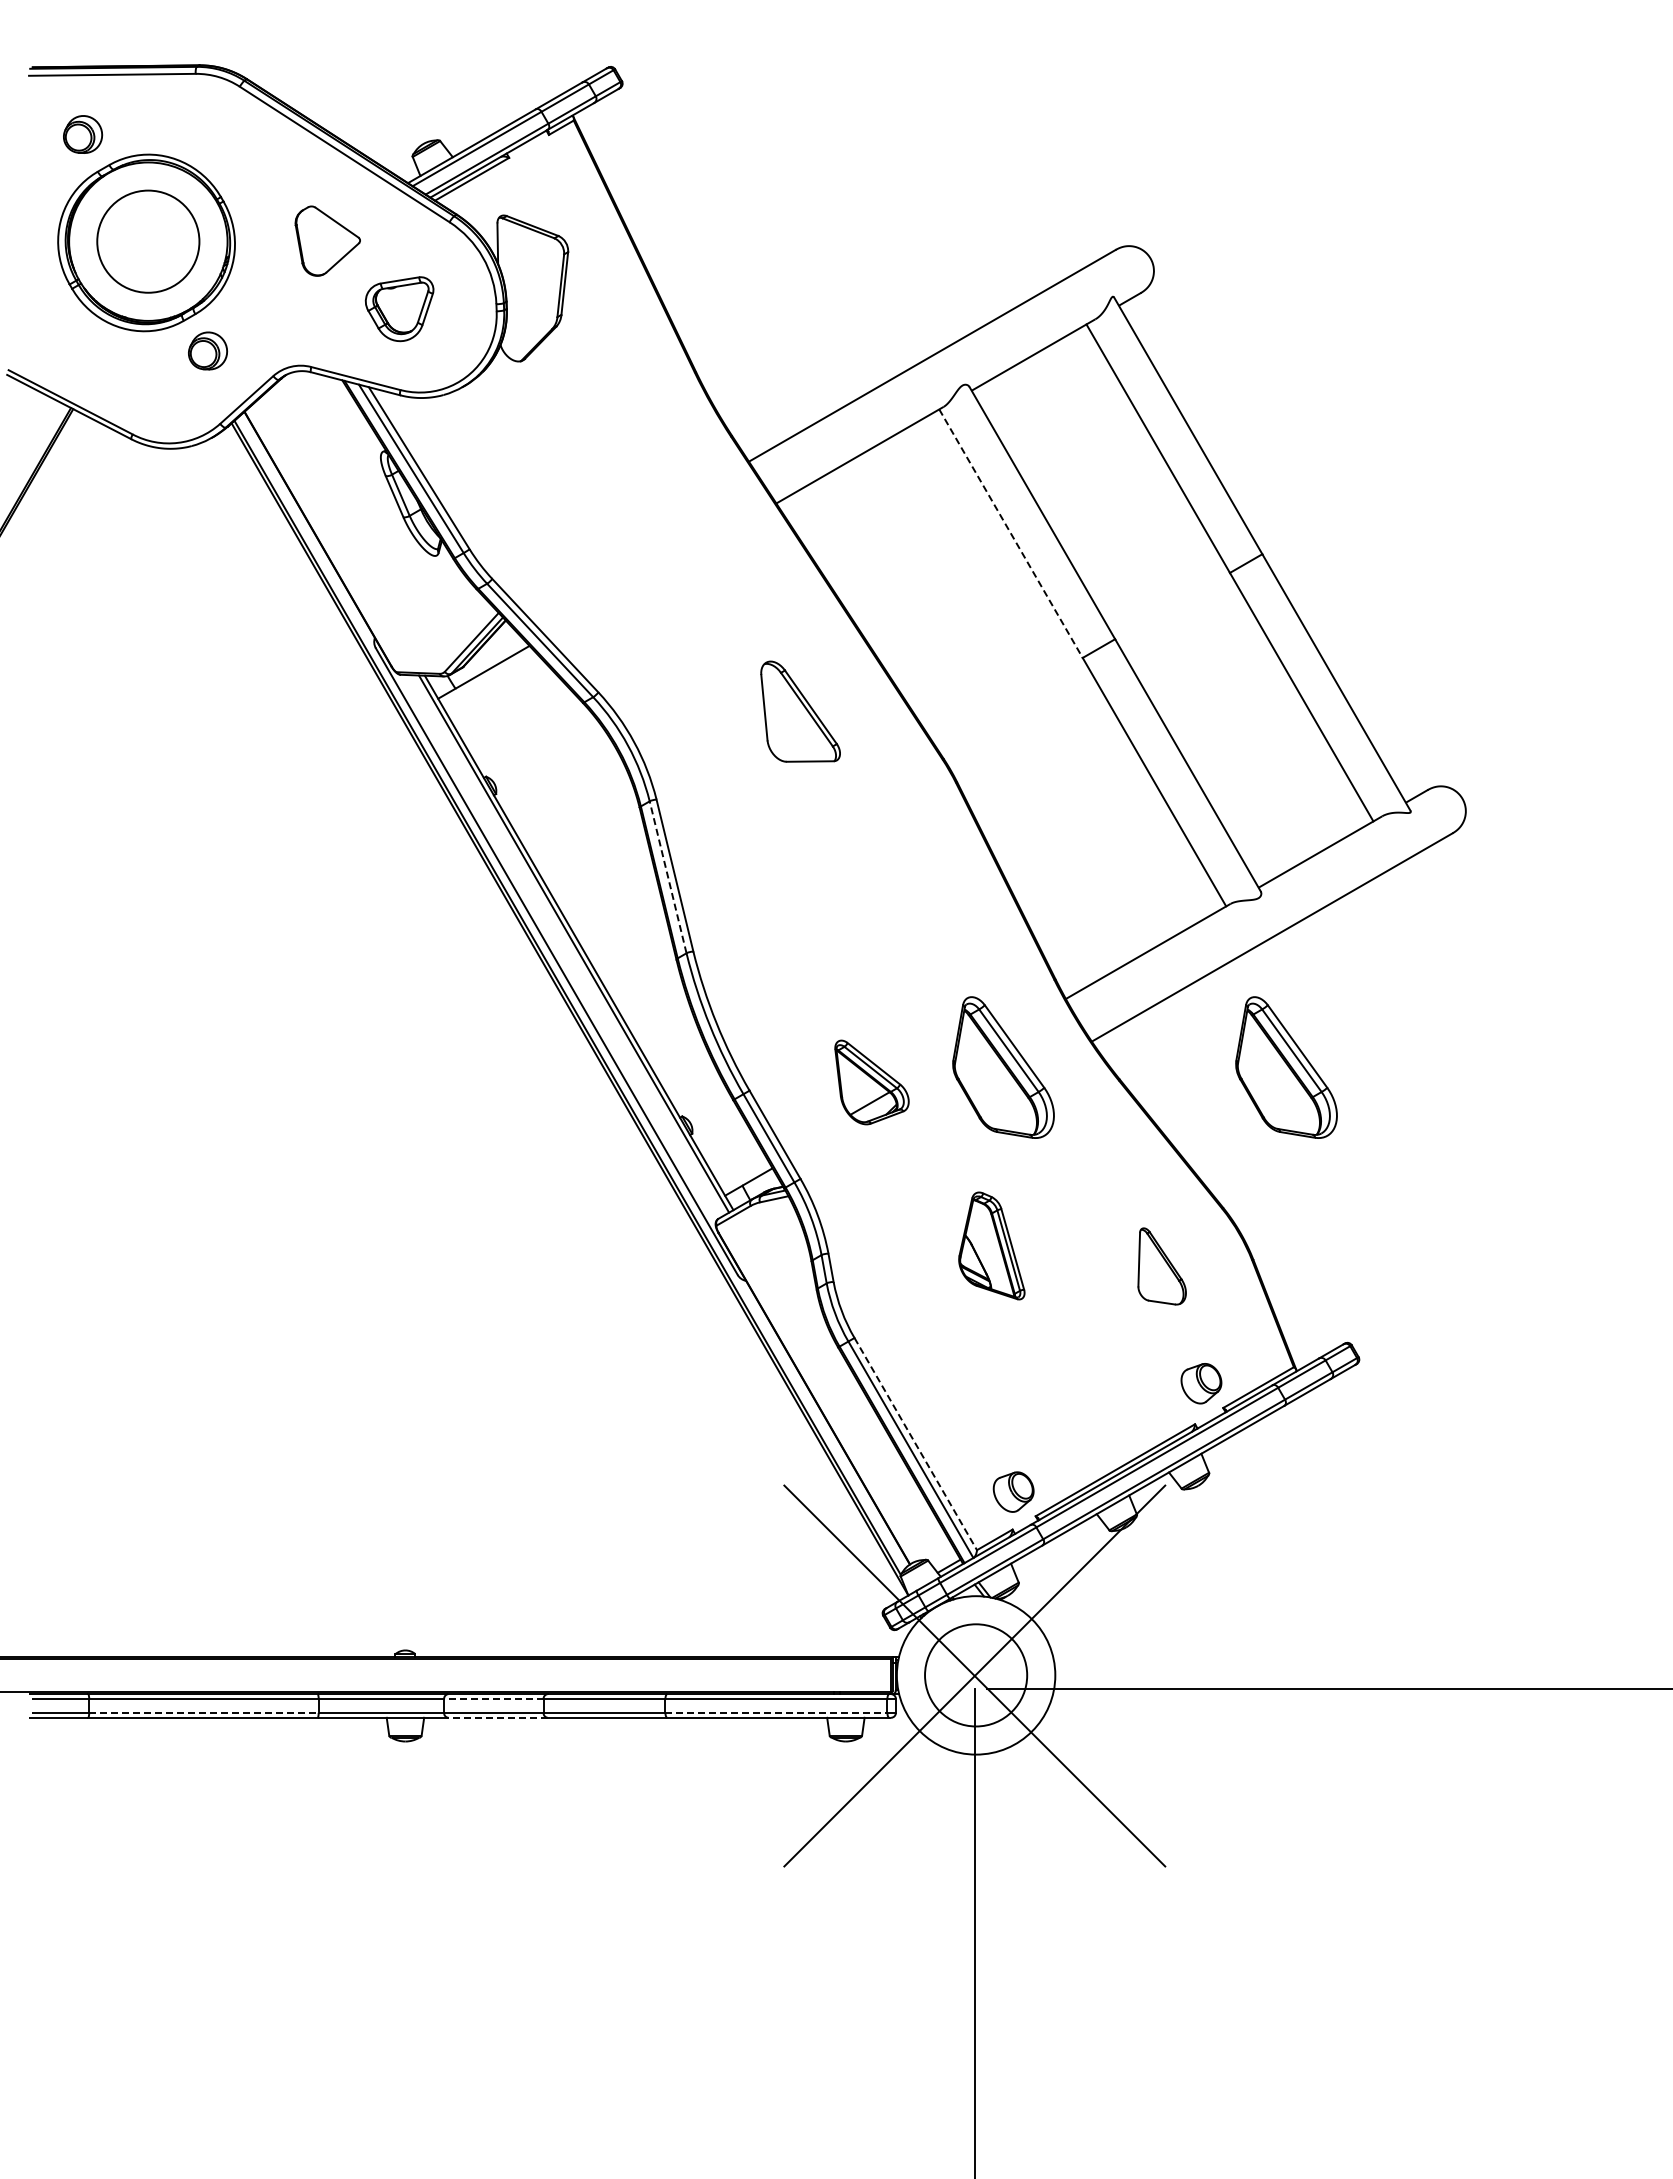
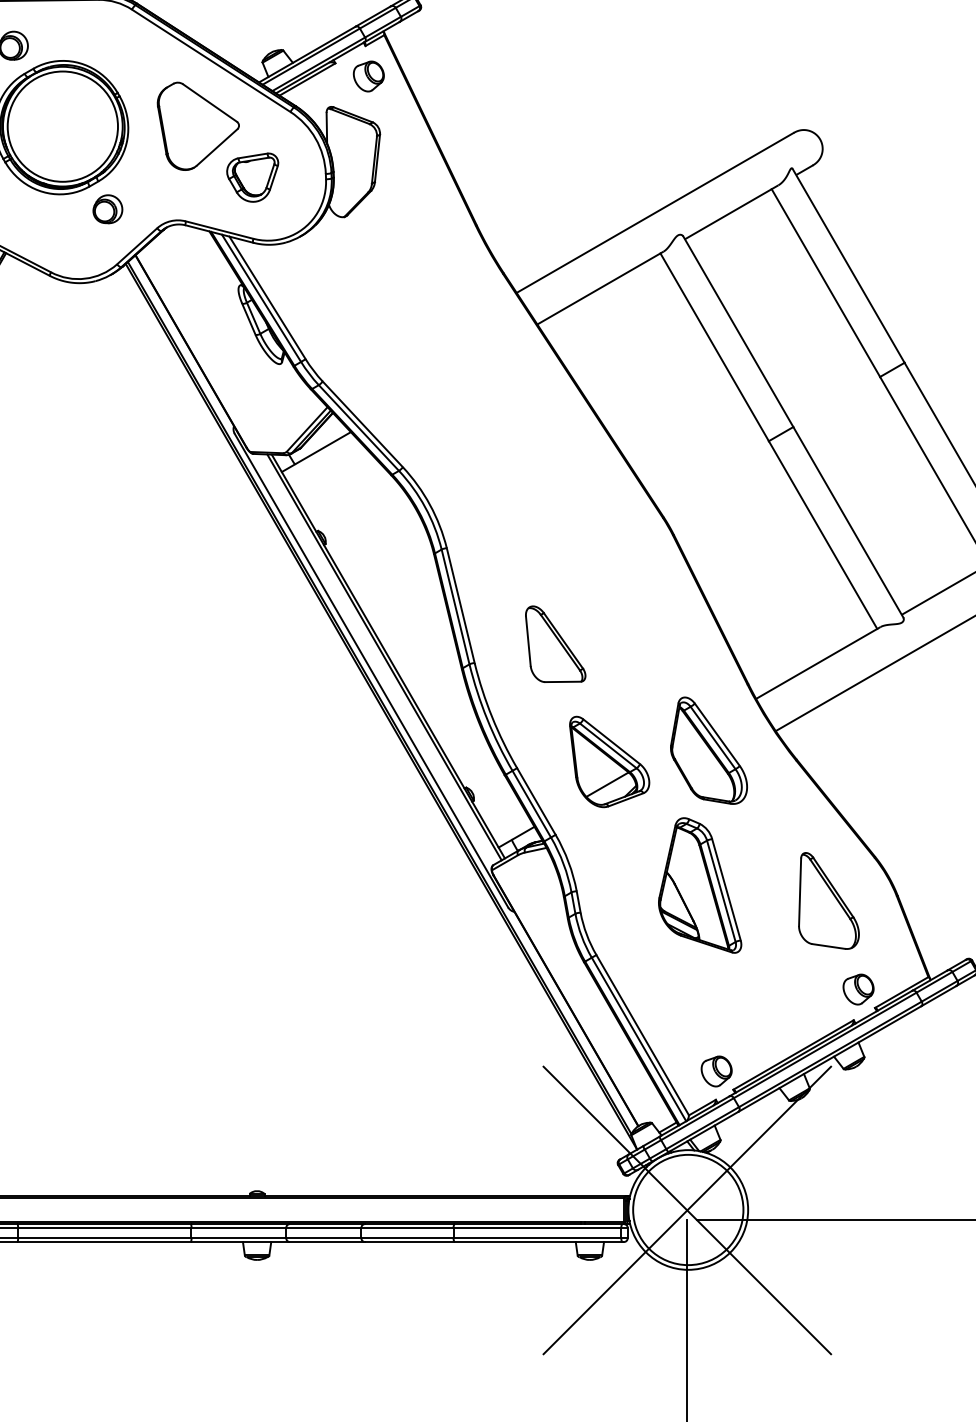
part: (553, 175) -> (368, 76), added
part: (327, 240) -> (198, 125), size x1.67
circle: (148, 241) -> (62, 126), size x1.43
line: (1011, 534) -> (715, 347), dashed -> solid
part: (800, 711) -> (555, 644), moved
line: (668, 876) -> (455, 606), dashed -> solid
part: (1286, 1067) -> (922, 750), removed
part: (871, 1082) -> (609, 761), size x1.43
part: (991, 1245) -> (699, 885), size x1.67
part: (1161, 1266) -> (828, 901), size x1.67
line: (916, 1444) -> (643, 1035), dashed -> solid
circle: (976, 1675) -> (688, 1210), size x1.43
line: (493, 1699) -> (323, 1228), dashed -> solid
line: (203, 1712) -> (104, 1238), dashed -> solid
line: (776, 1712) -> (537, 1238), dashed -> solid
line: (498, 1717) -> (327, 1241), dashed -> solid

